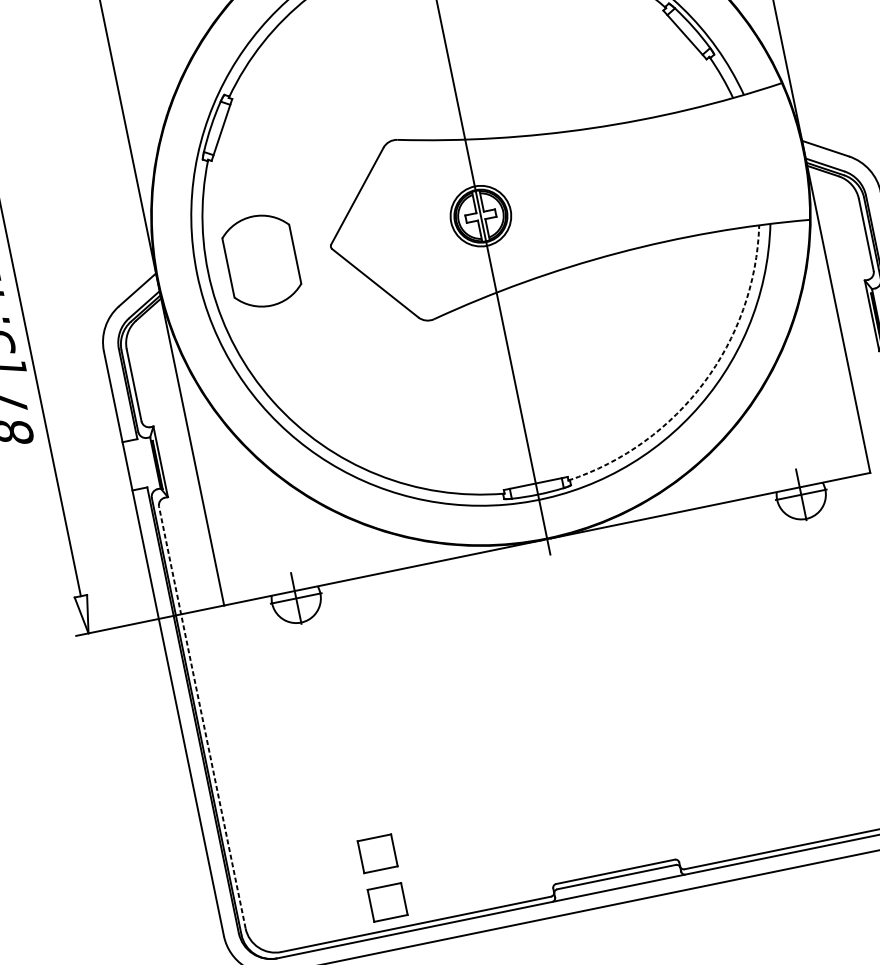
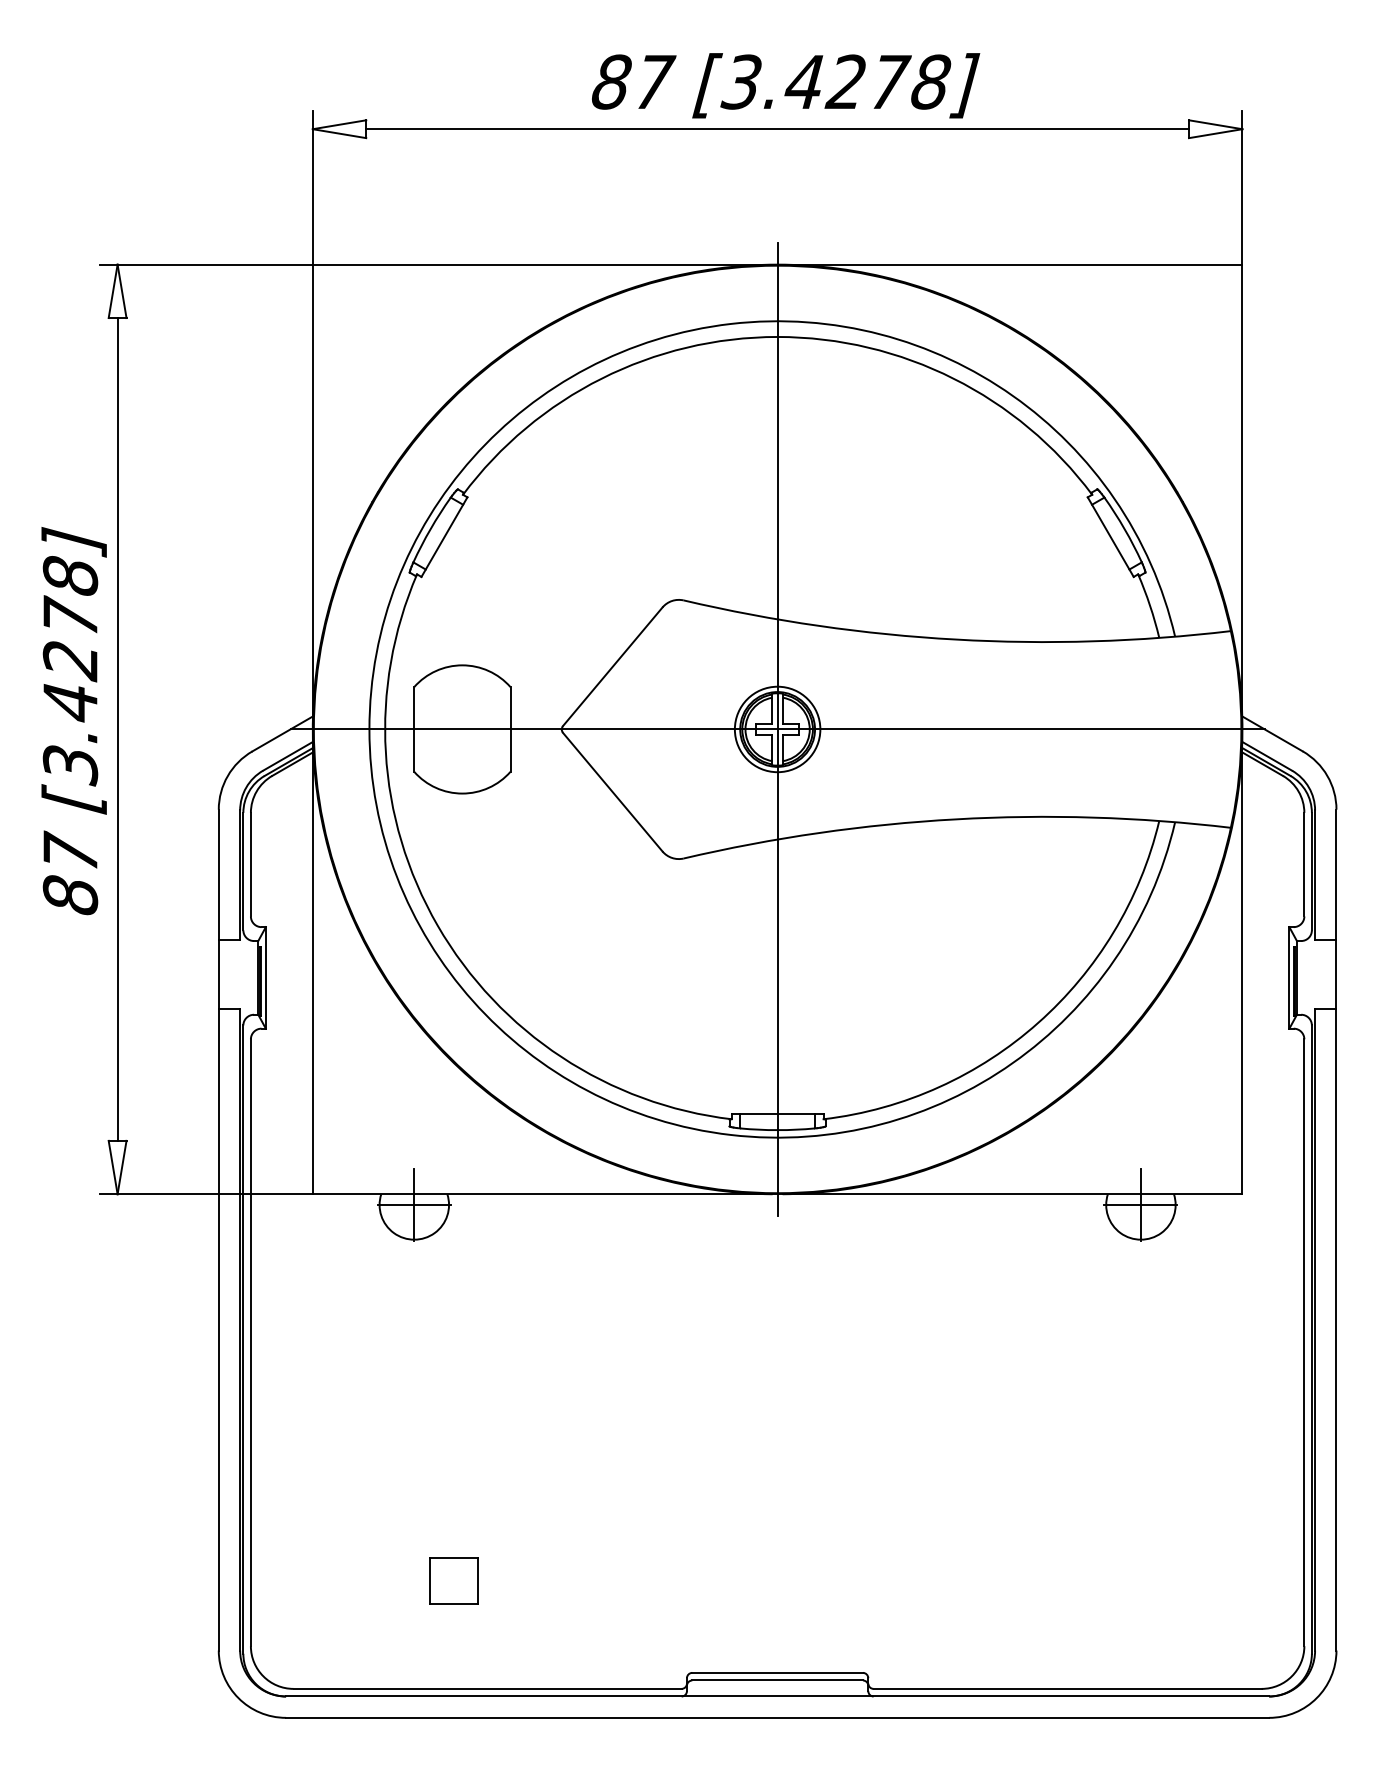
line: (480, 216) -> (777, 729), added
arc: (704, 382) -> (1038, 1022), dashed -> solid
line: (202, 717) -> (250, 1342), dashed -> solid
part: (387, 902) -> (453, 1650), removed

